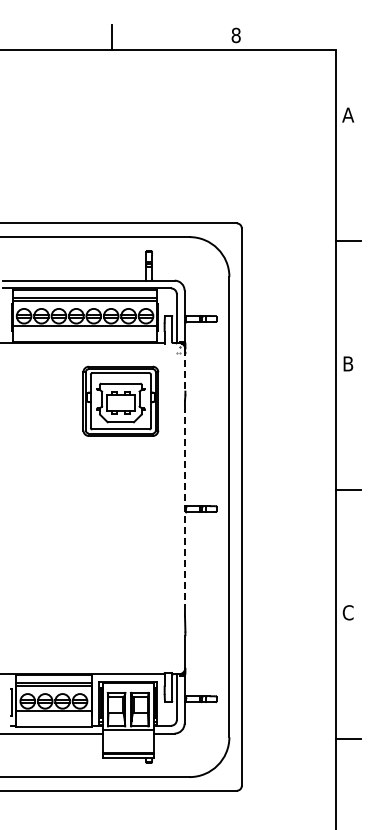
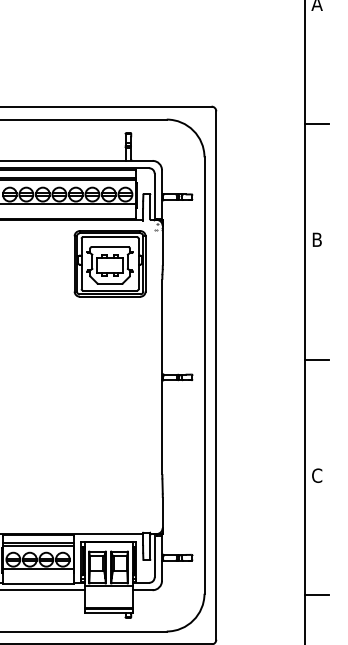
line: (185, 369) -> (162, 245), dashed -> solid
part: (120, 400) -> (109, 263), moved
line: (184, 509) -> (161, 377), dashed -> solid

